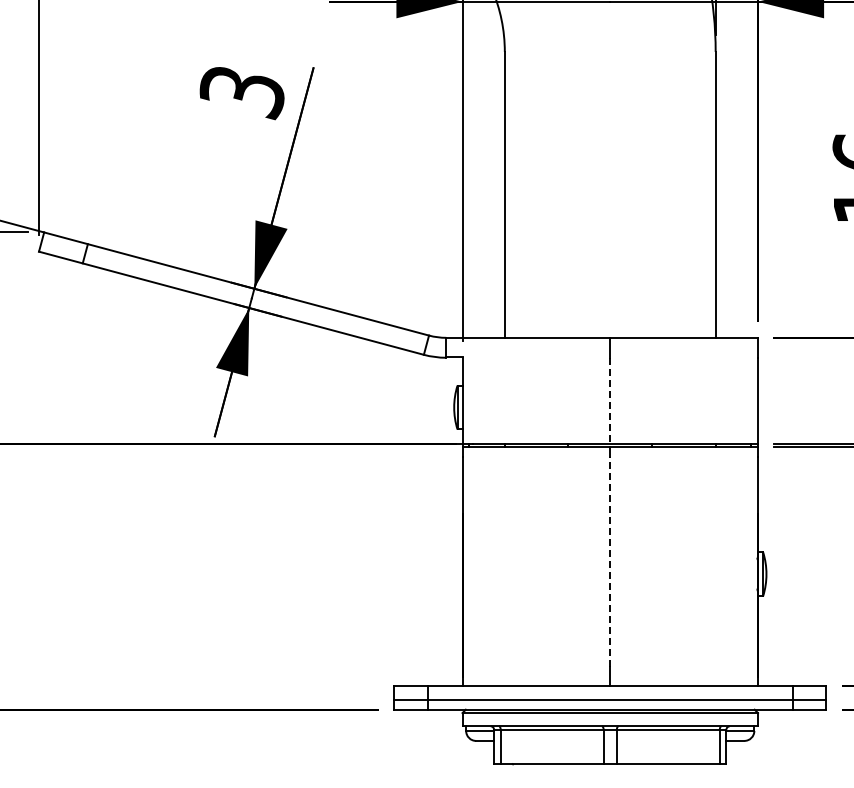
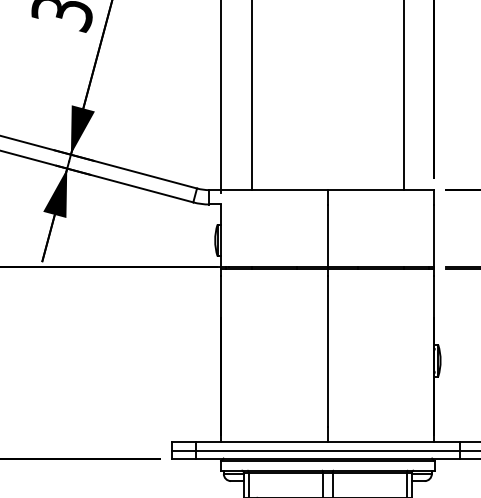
line: (610, 401) -> (328, 236), dashed -> solid
line: (610, 561) -> (328, 351), dashed -> solid

